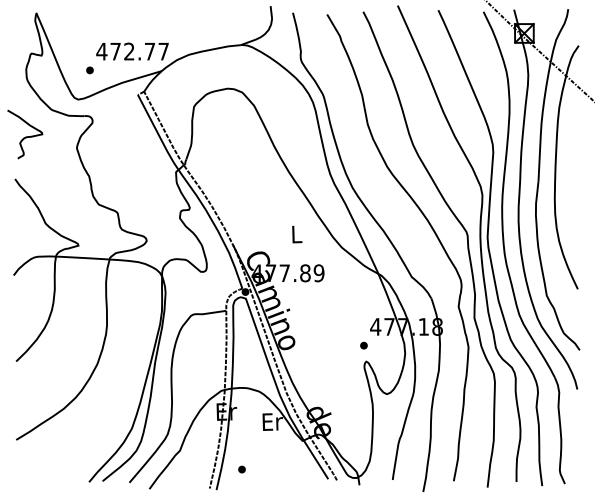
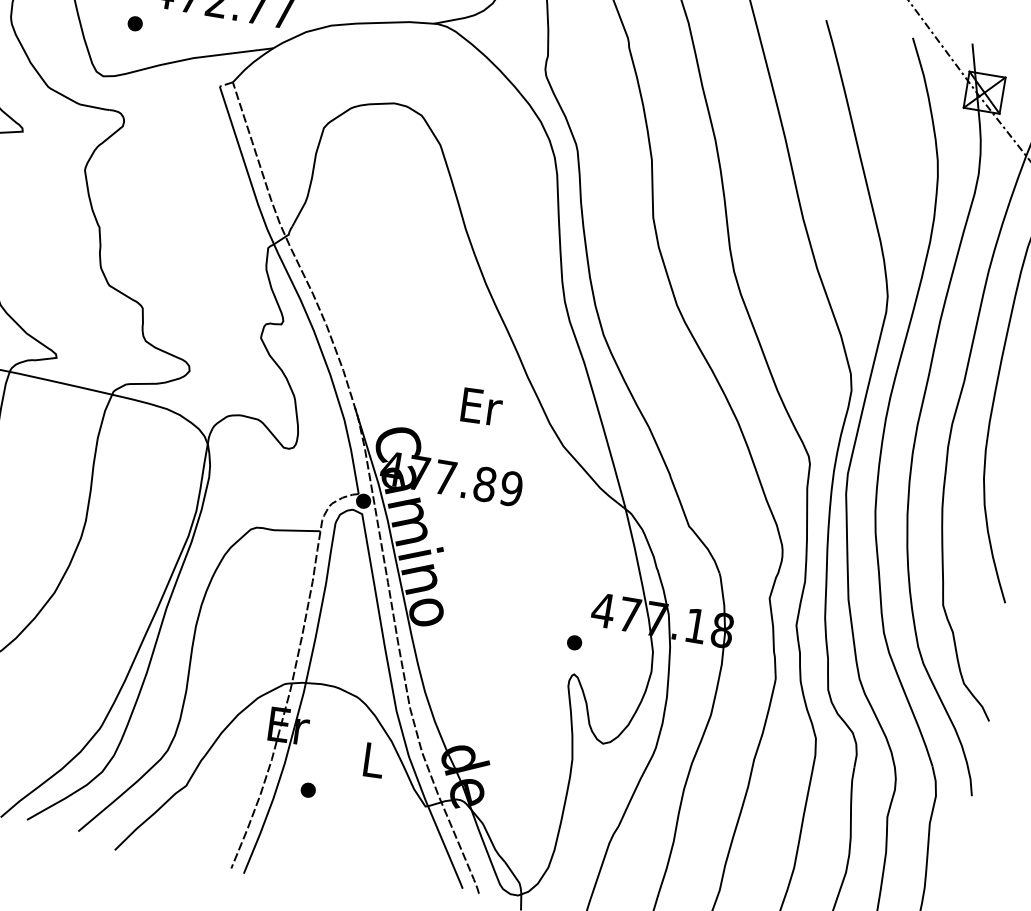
text: (297, 234) -> (482, 407), L -> Er
text: (272, 421) -> (373, 759), Er -> L
part: (241, 469) -> (307, 789), moved

